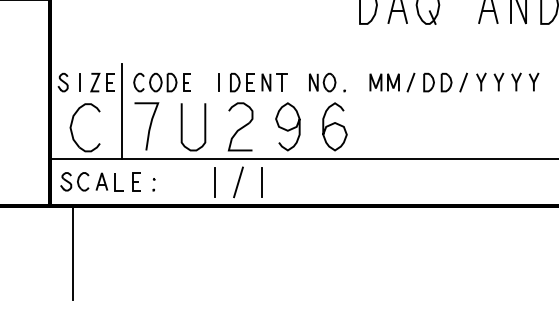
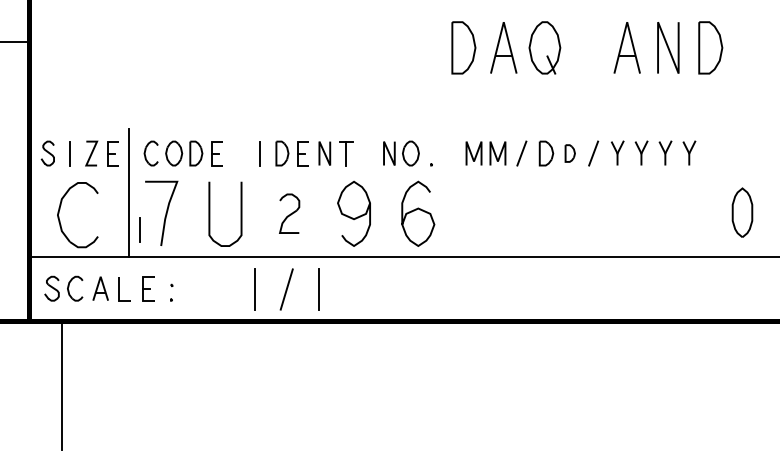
part: (445, 82) -> (569, 153), size x0.7
part: (240, 126) -> (289, 213), size x0.6
line: (130, 138) -> (139, 229), added

